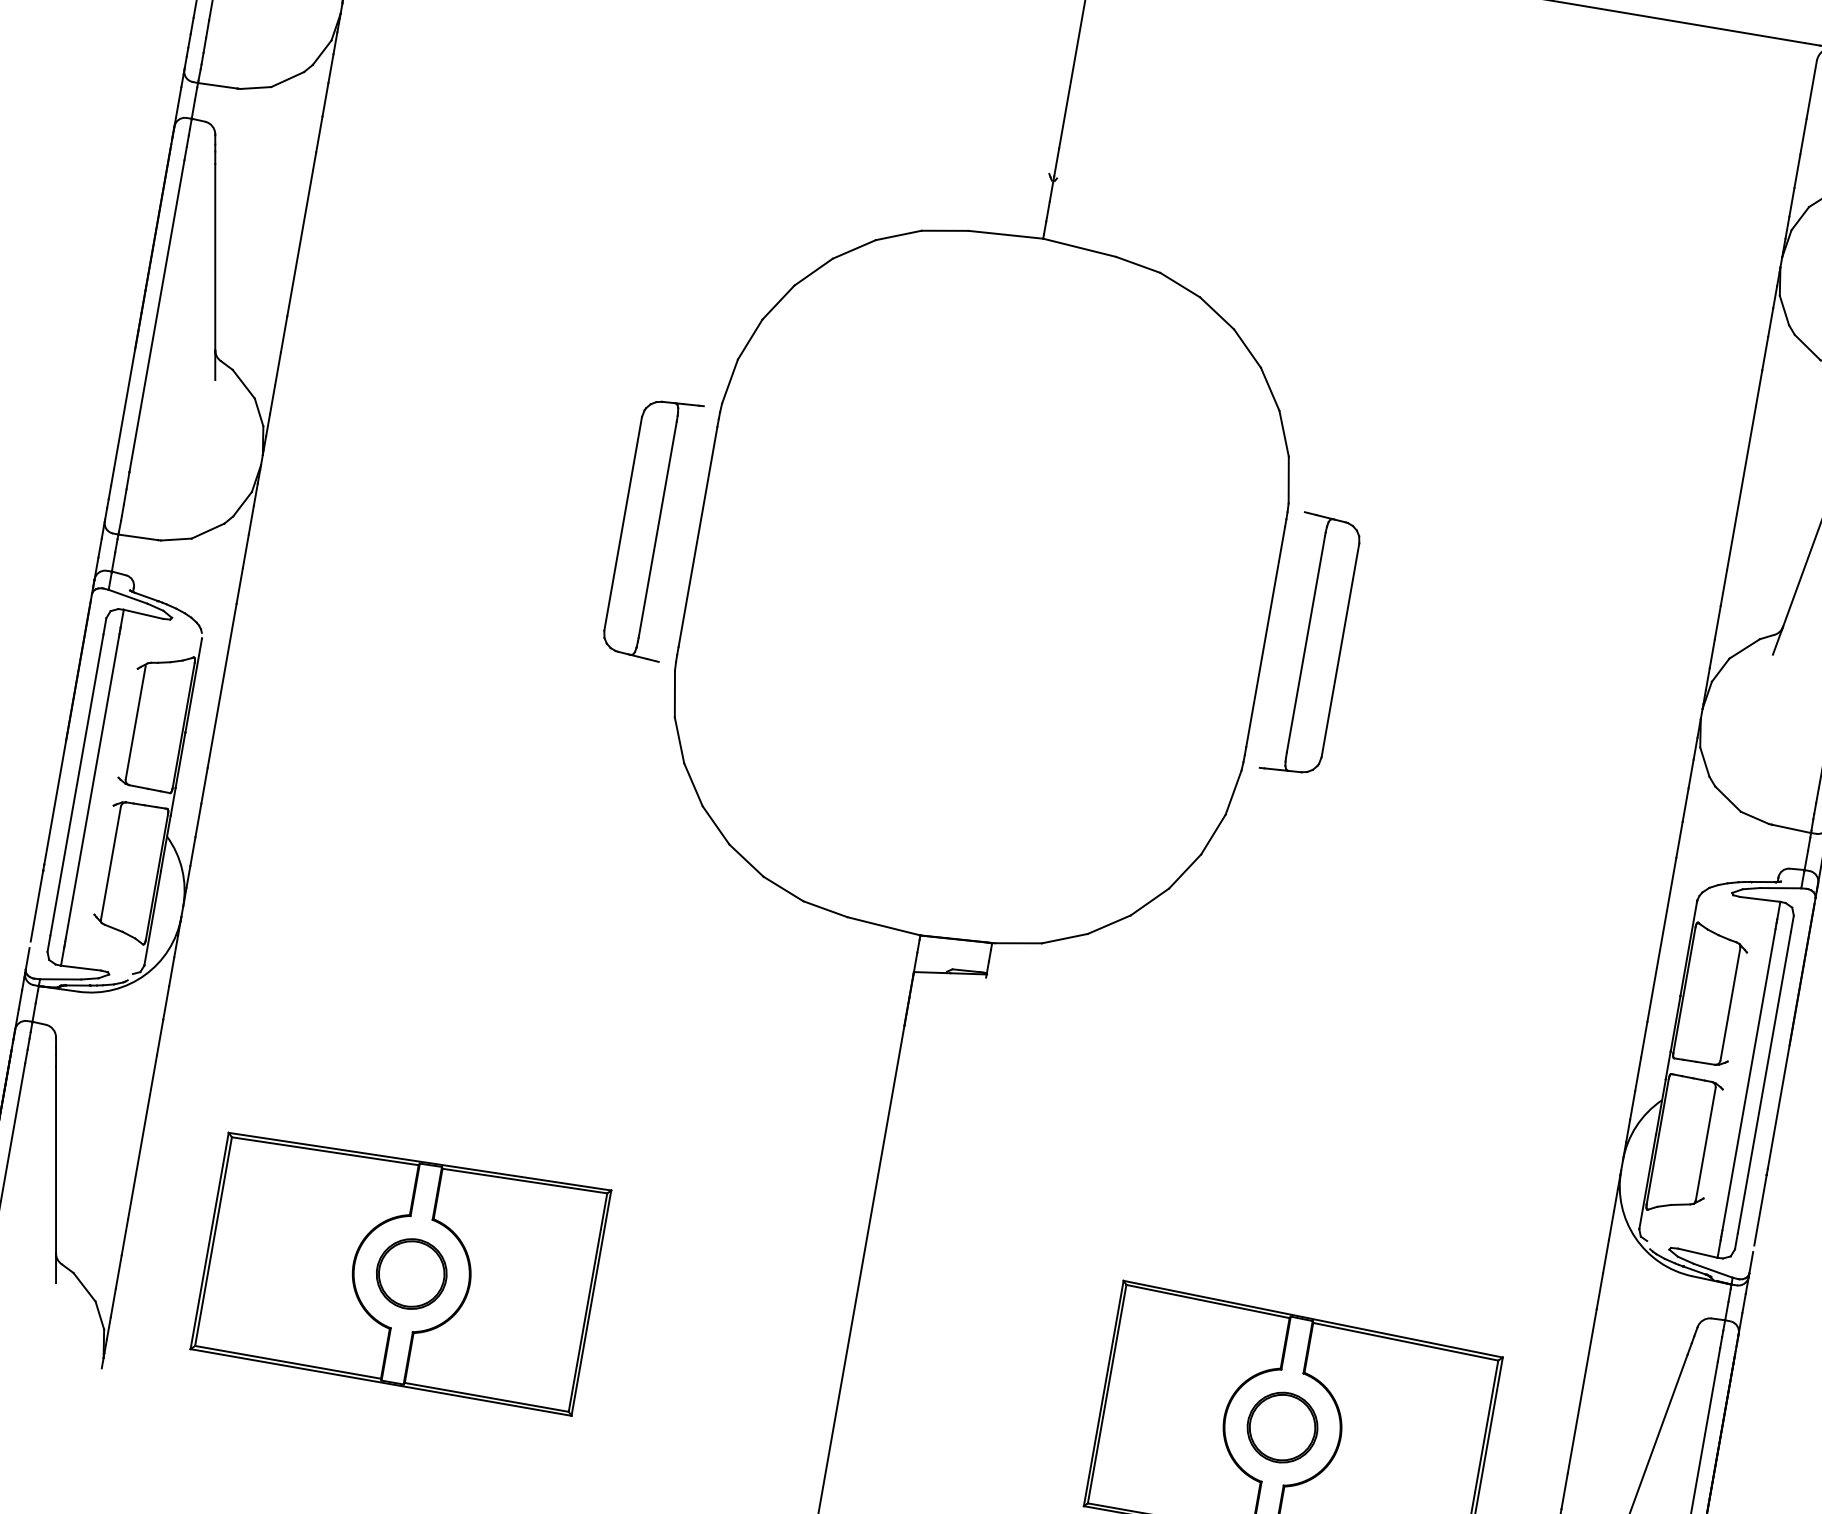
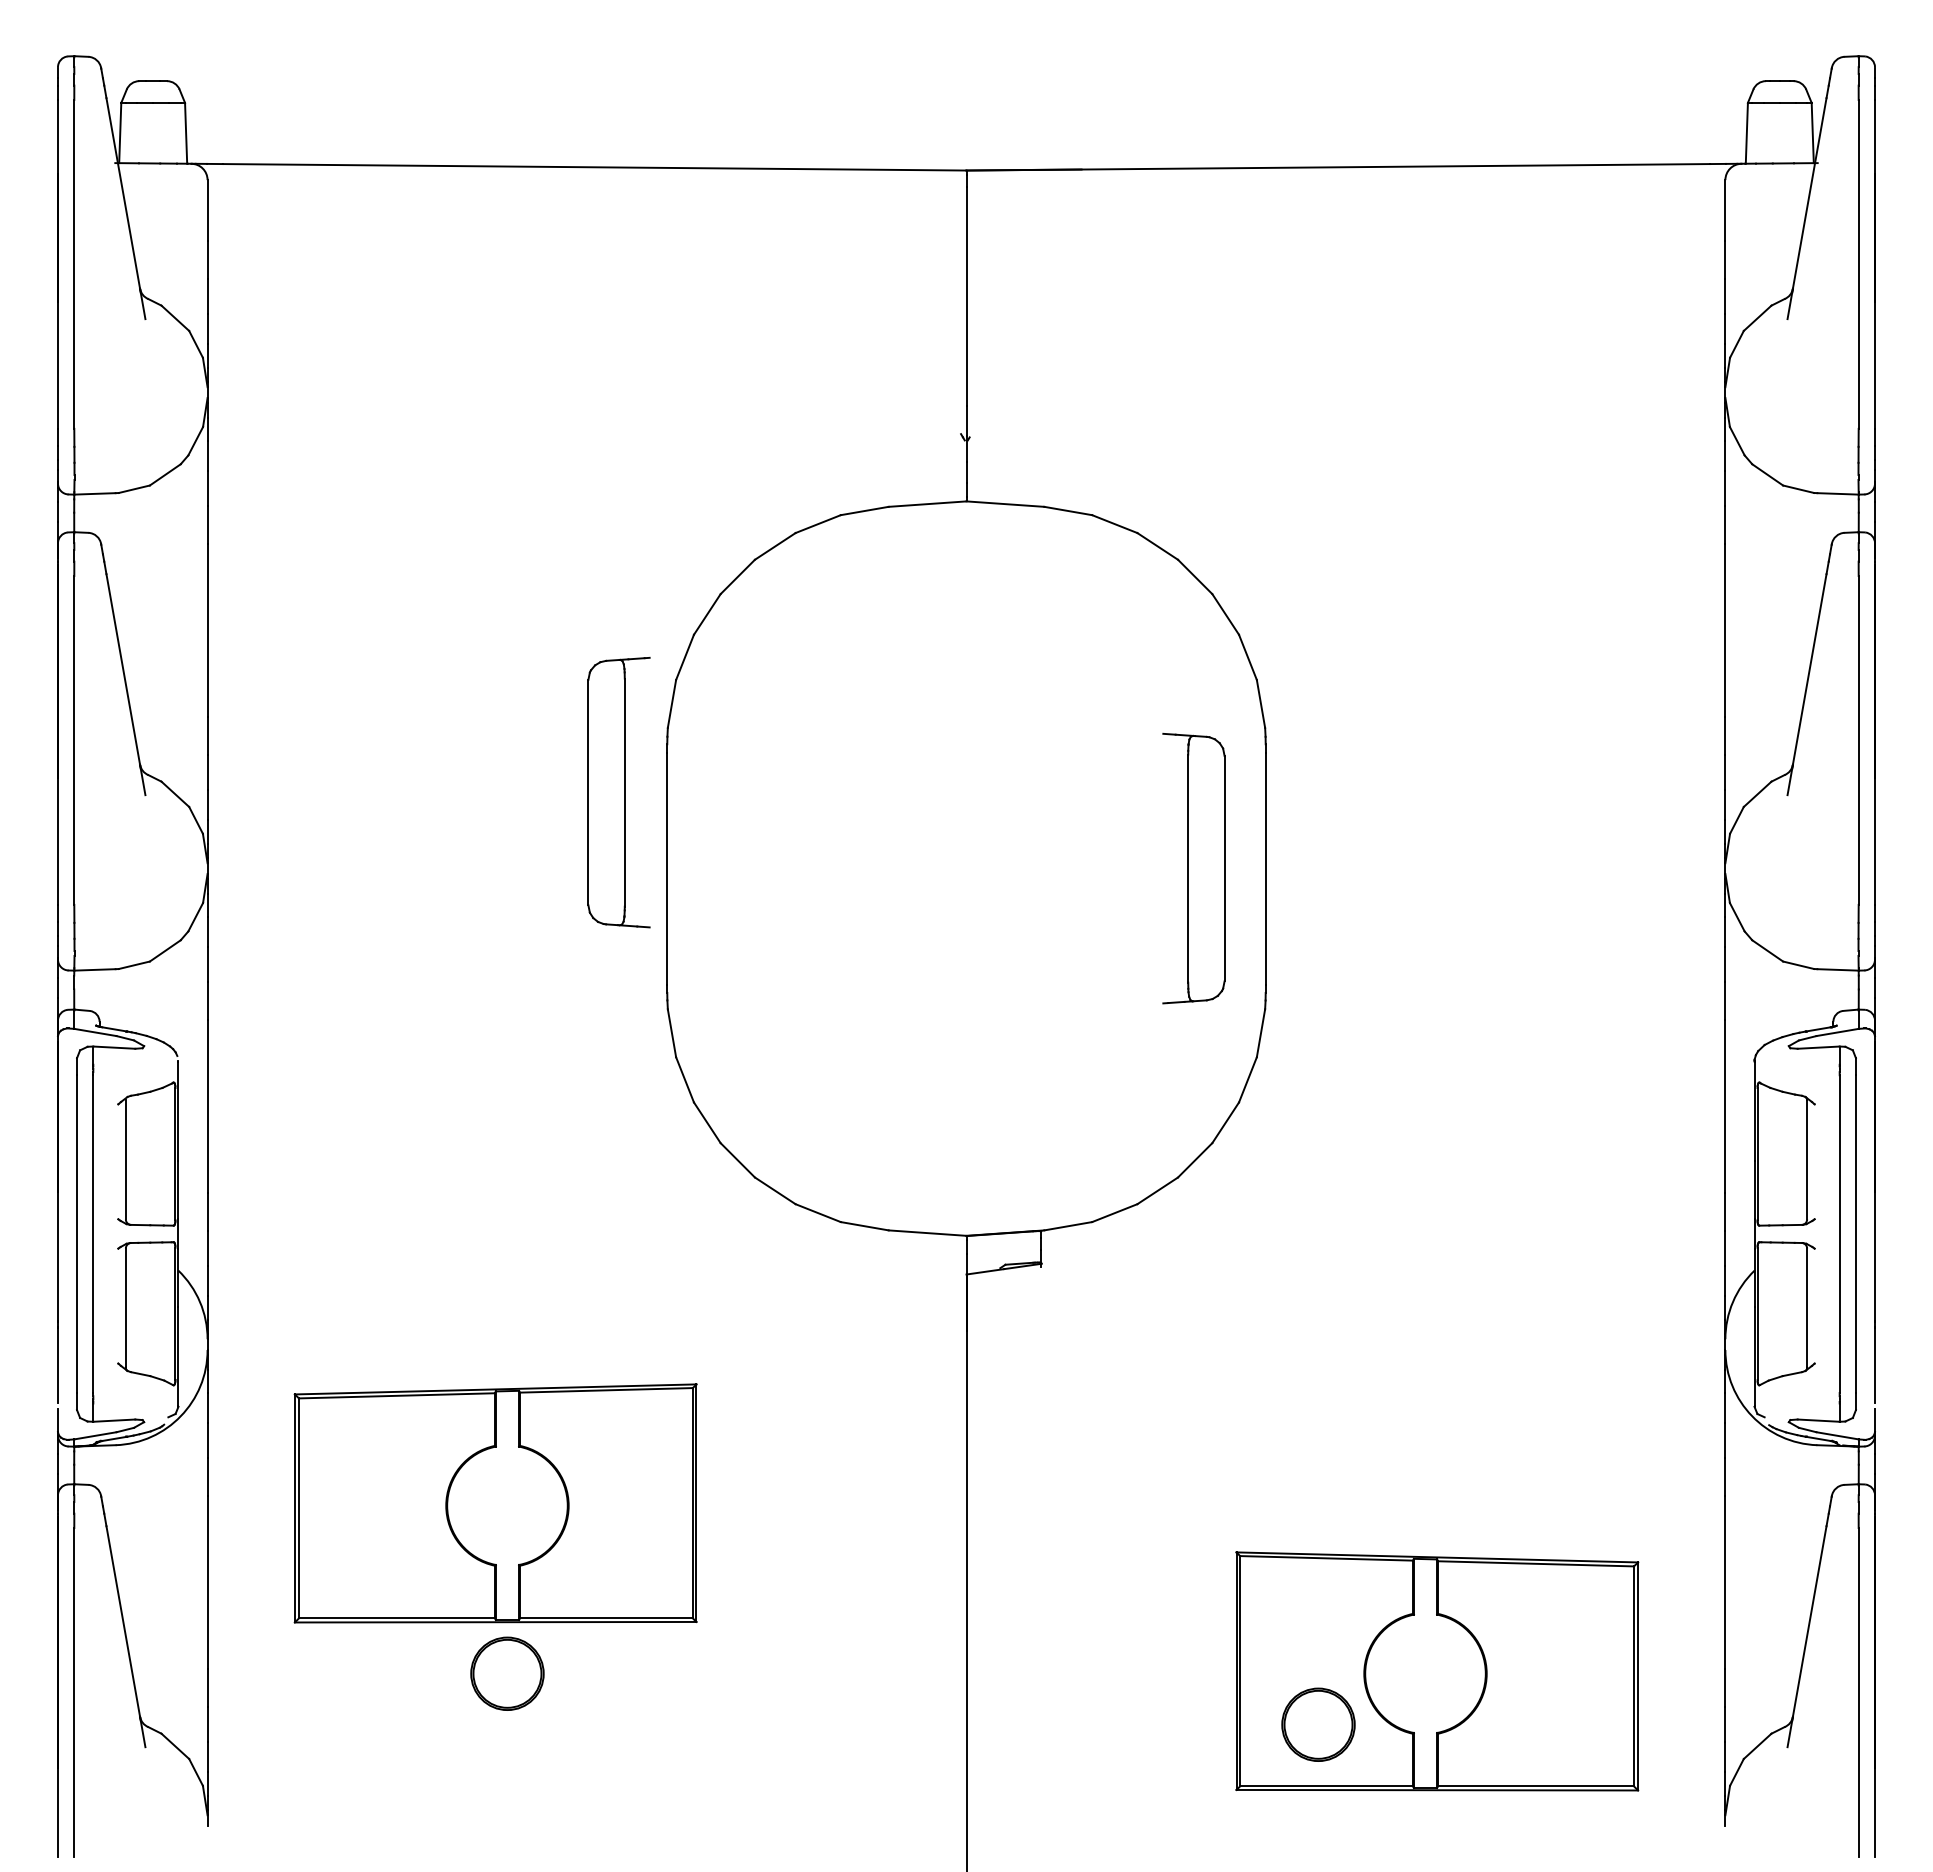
part: (651, 528) -> (618, 792), moved
part: (1311, 644) -> (1193, 868), moved
part: (400, 1269) -> (495, 1503), moved
part: (1282, 1427) -> (1318, 1724), moved

